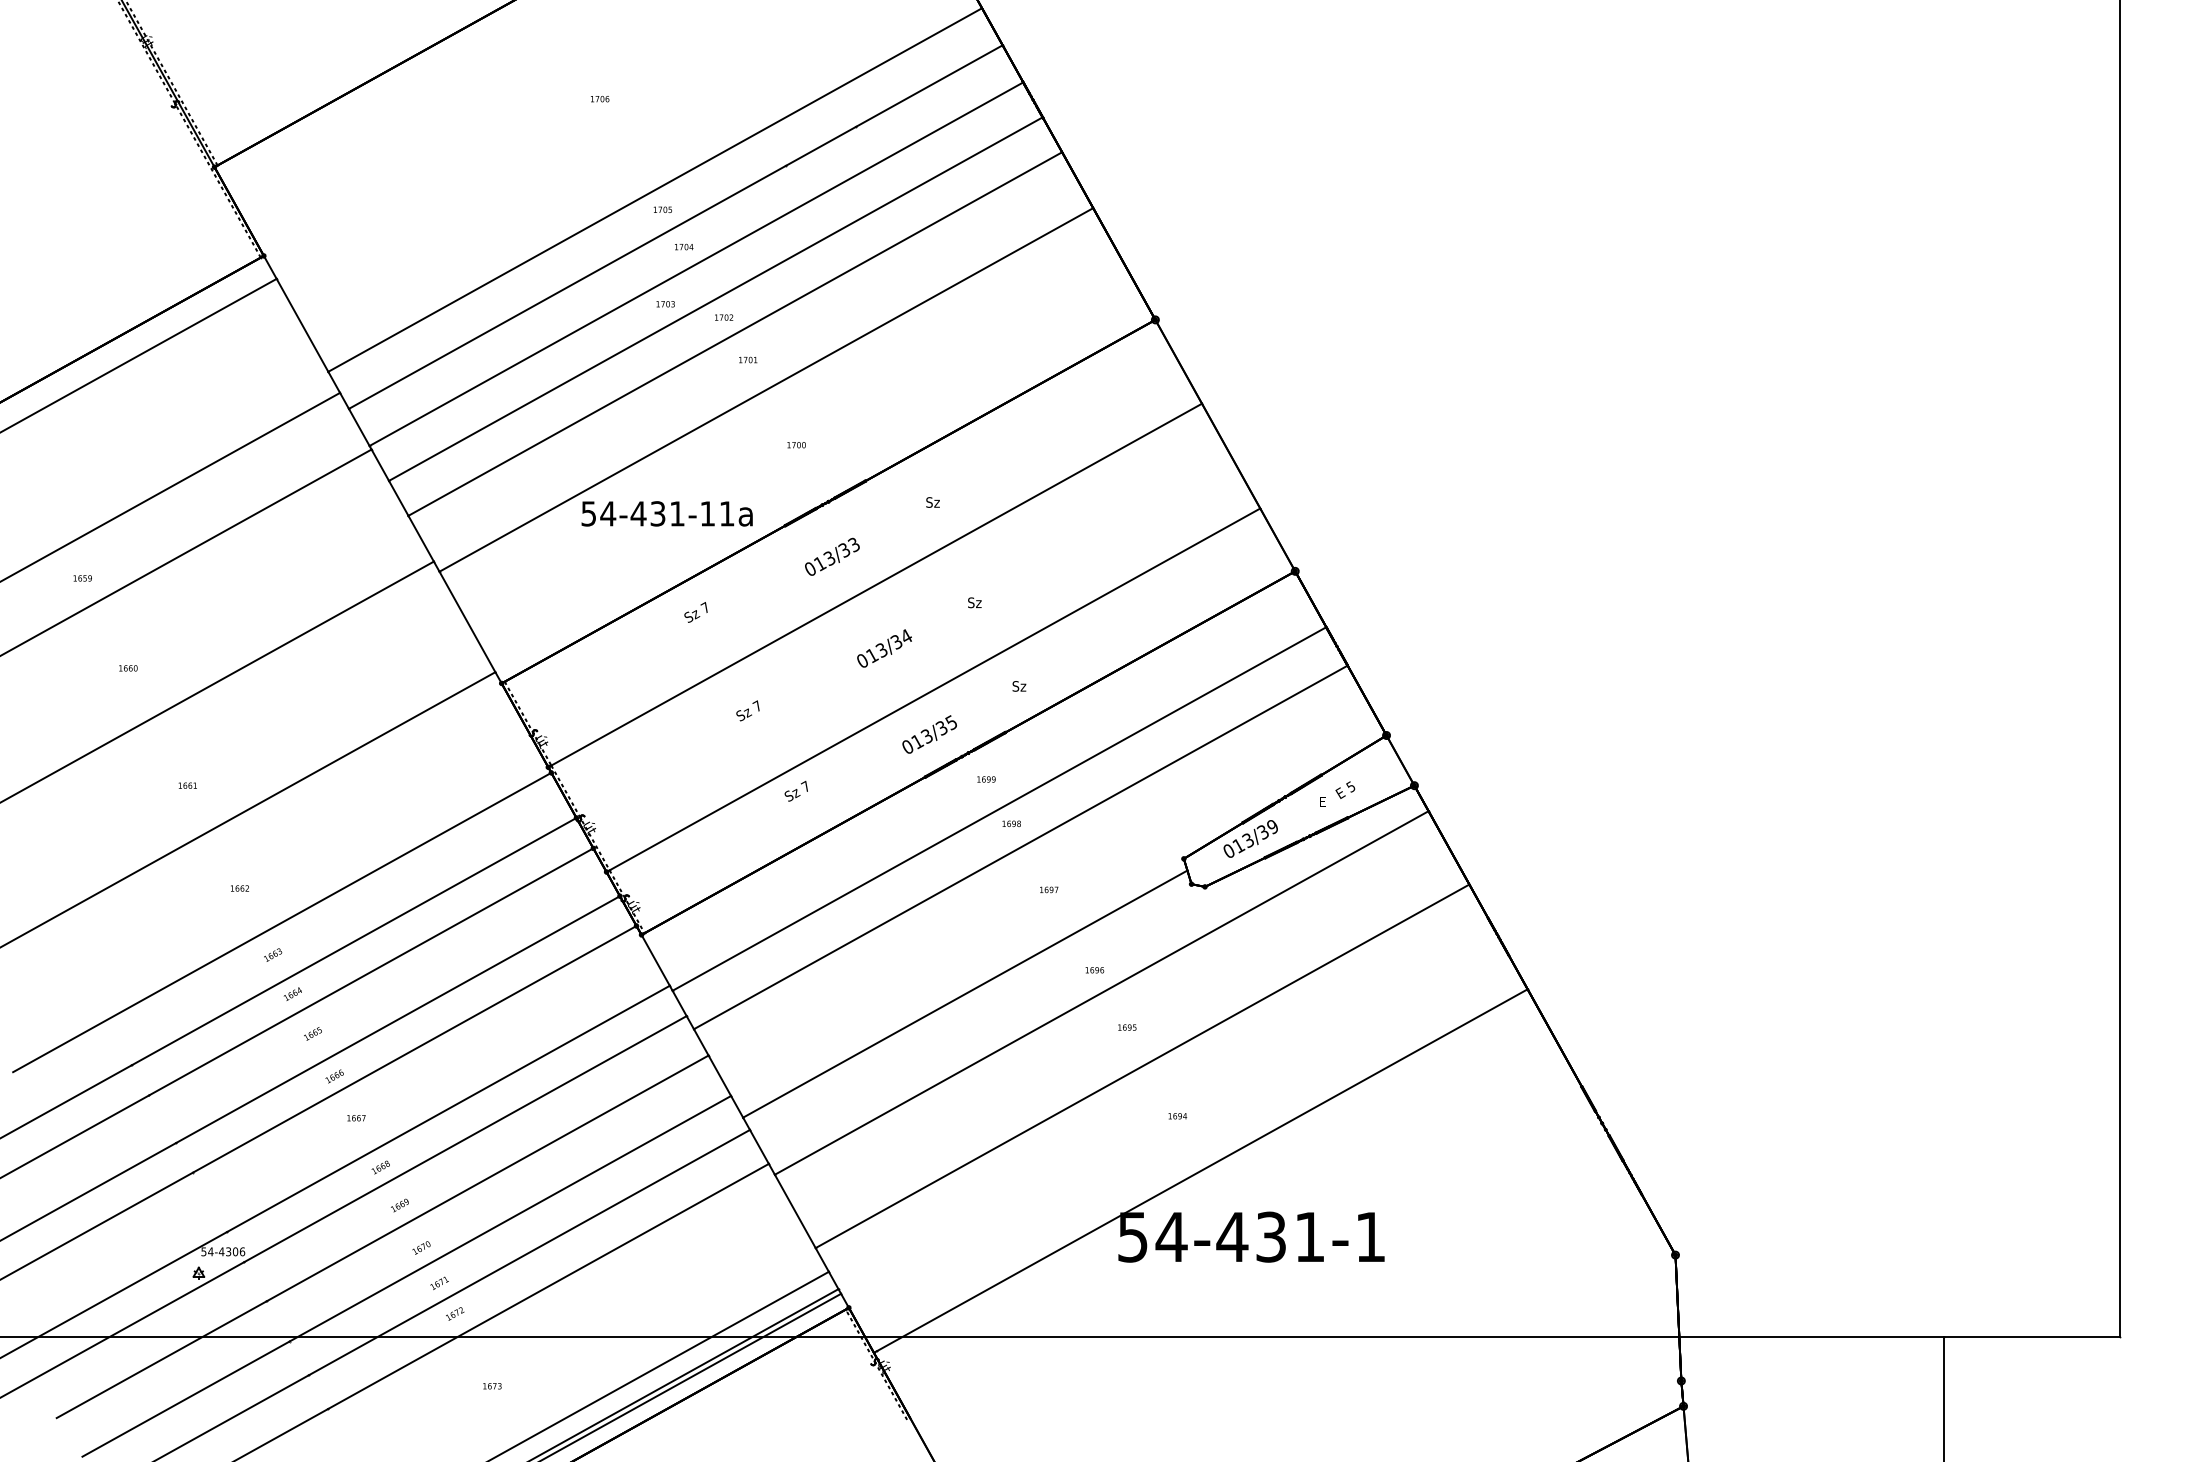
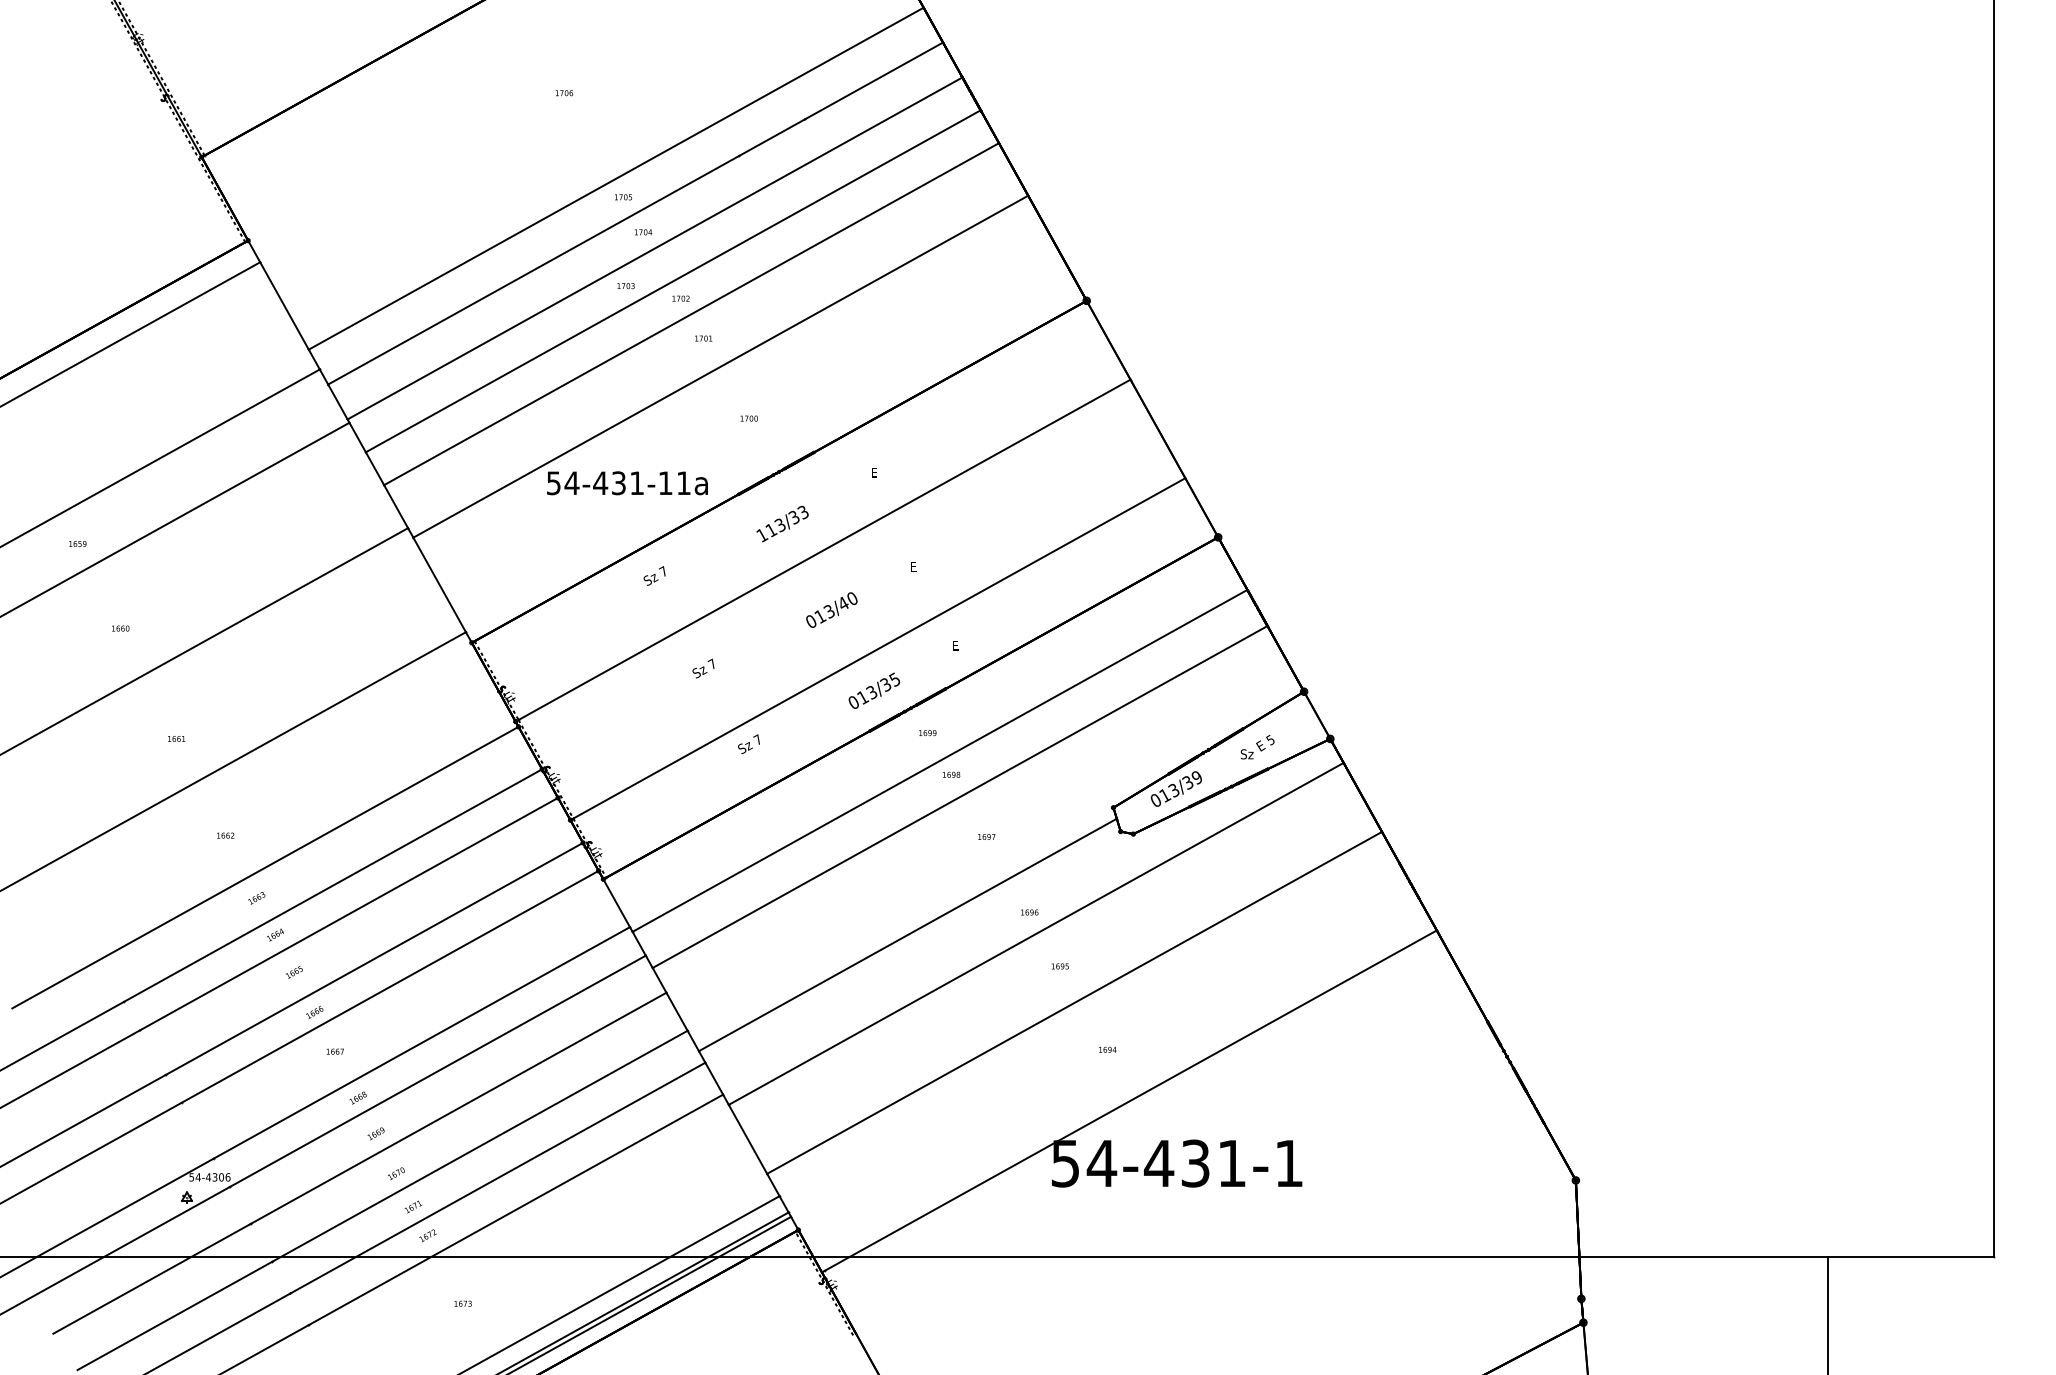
text: (932, 502) -> (877, 472), Sz -> E
text: (810, 569) -> (762, 535), 013/33 -> 113/33
text: (974, 602) -> (916, 566), Sz -> E
text: (901, 638) -> (847, 600), 013/34 -> 013/40
text: (1019, 686) -> (958, 645), Sz -> E
text: (1325, 802) -> (1246, 754), E -> Sz

